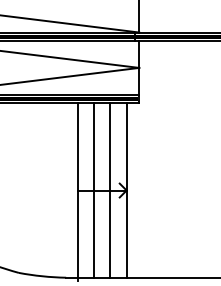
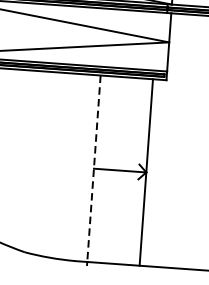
line: (93, 190) -> (110, 169), removed
line: (110, 190) -> (129, 171), removed
line: (77, 191) -> (93, 169), solid -> dashed

